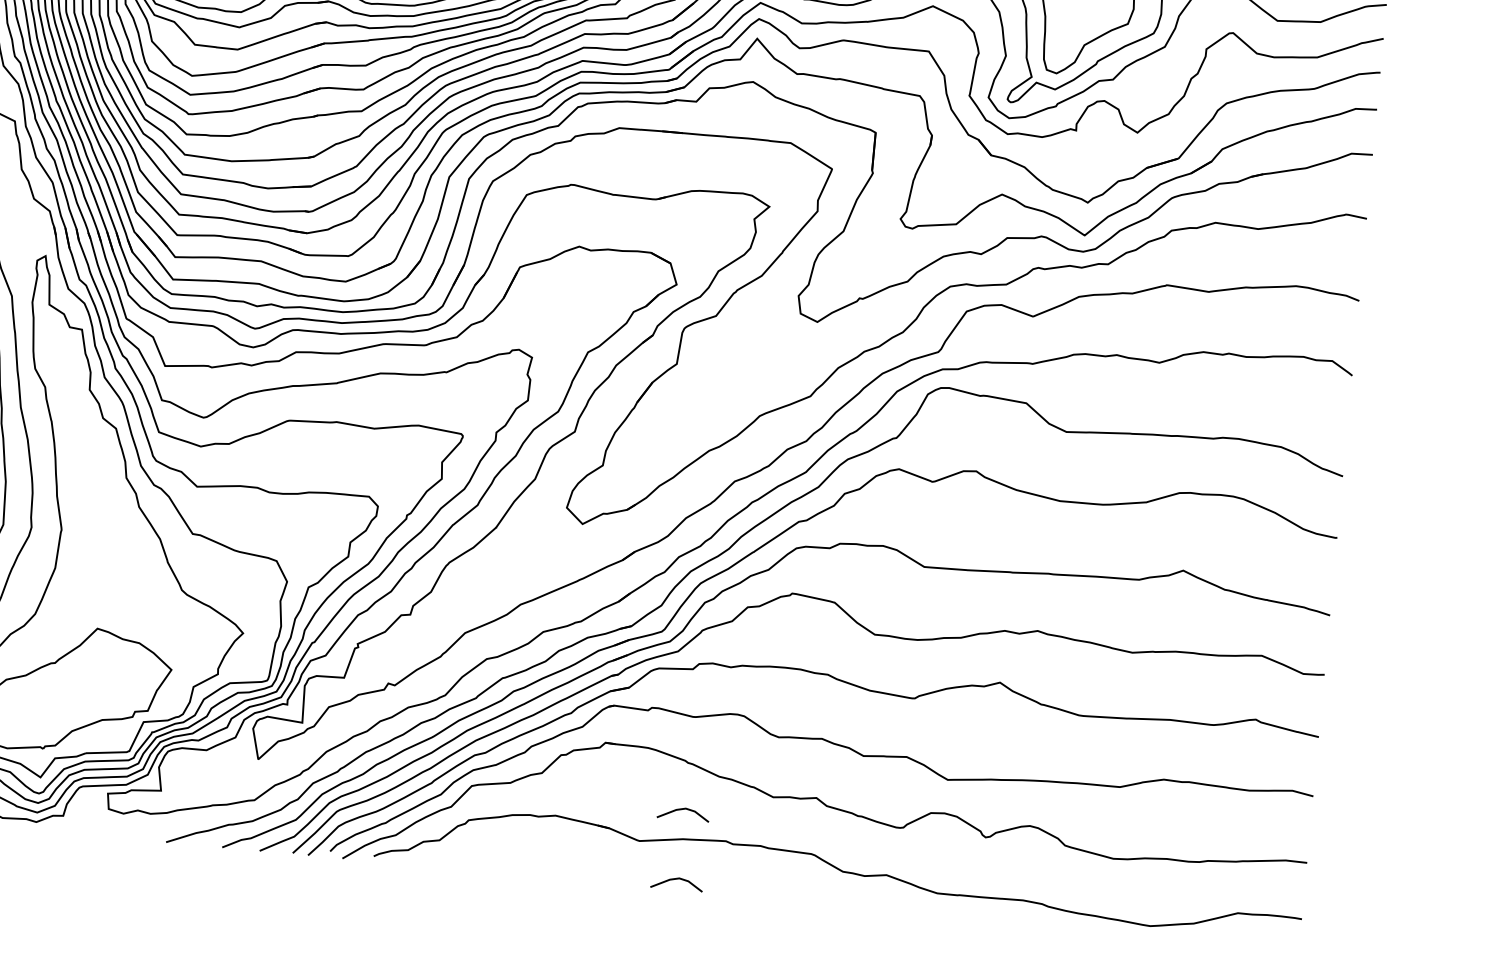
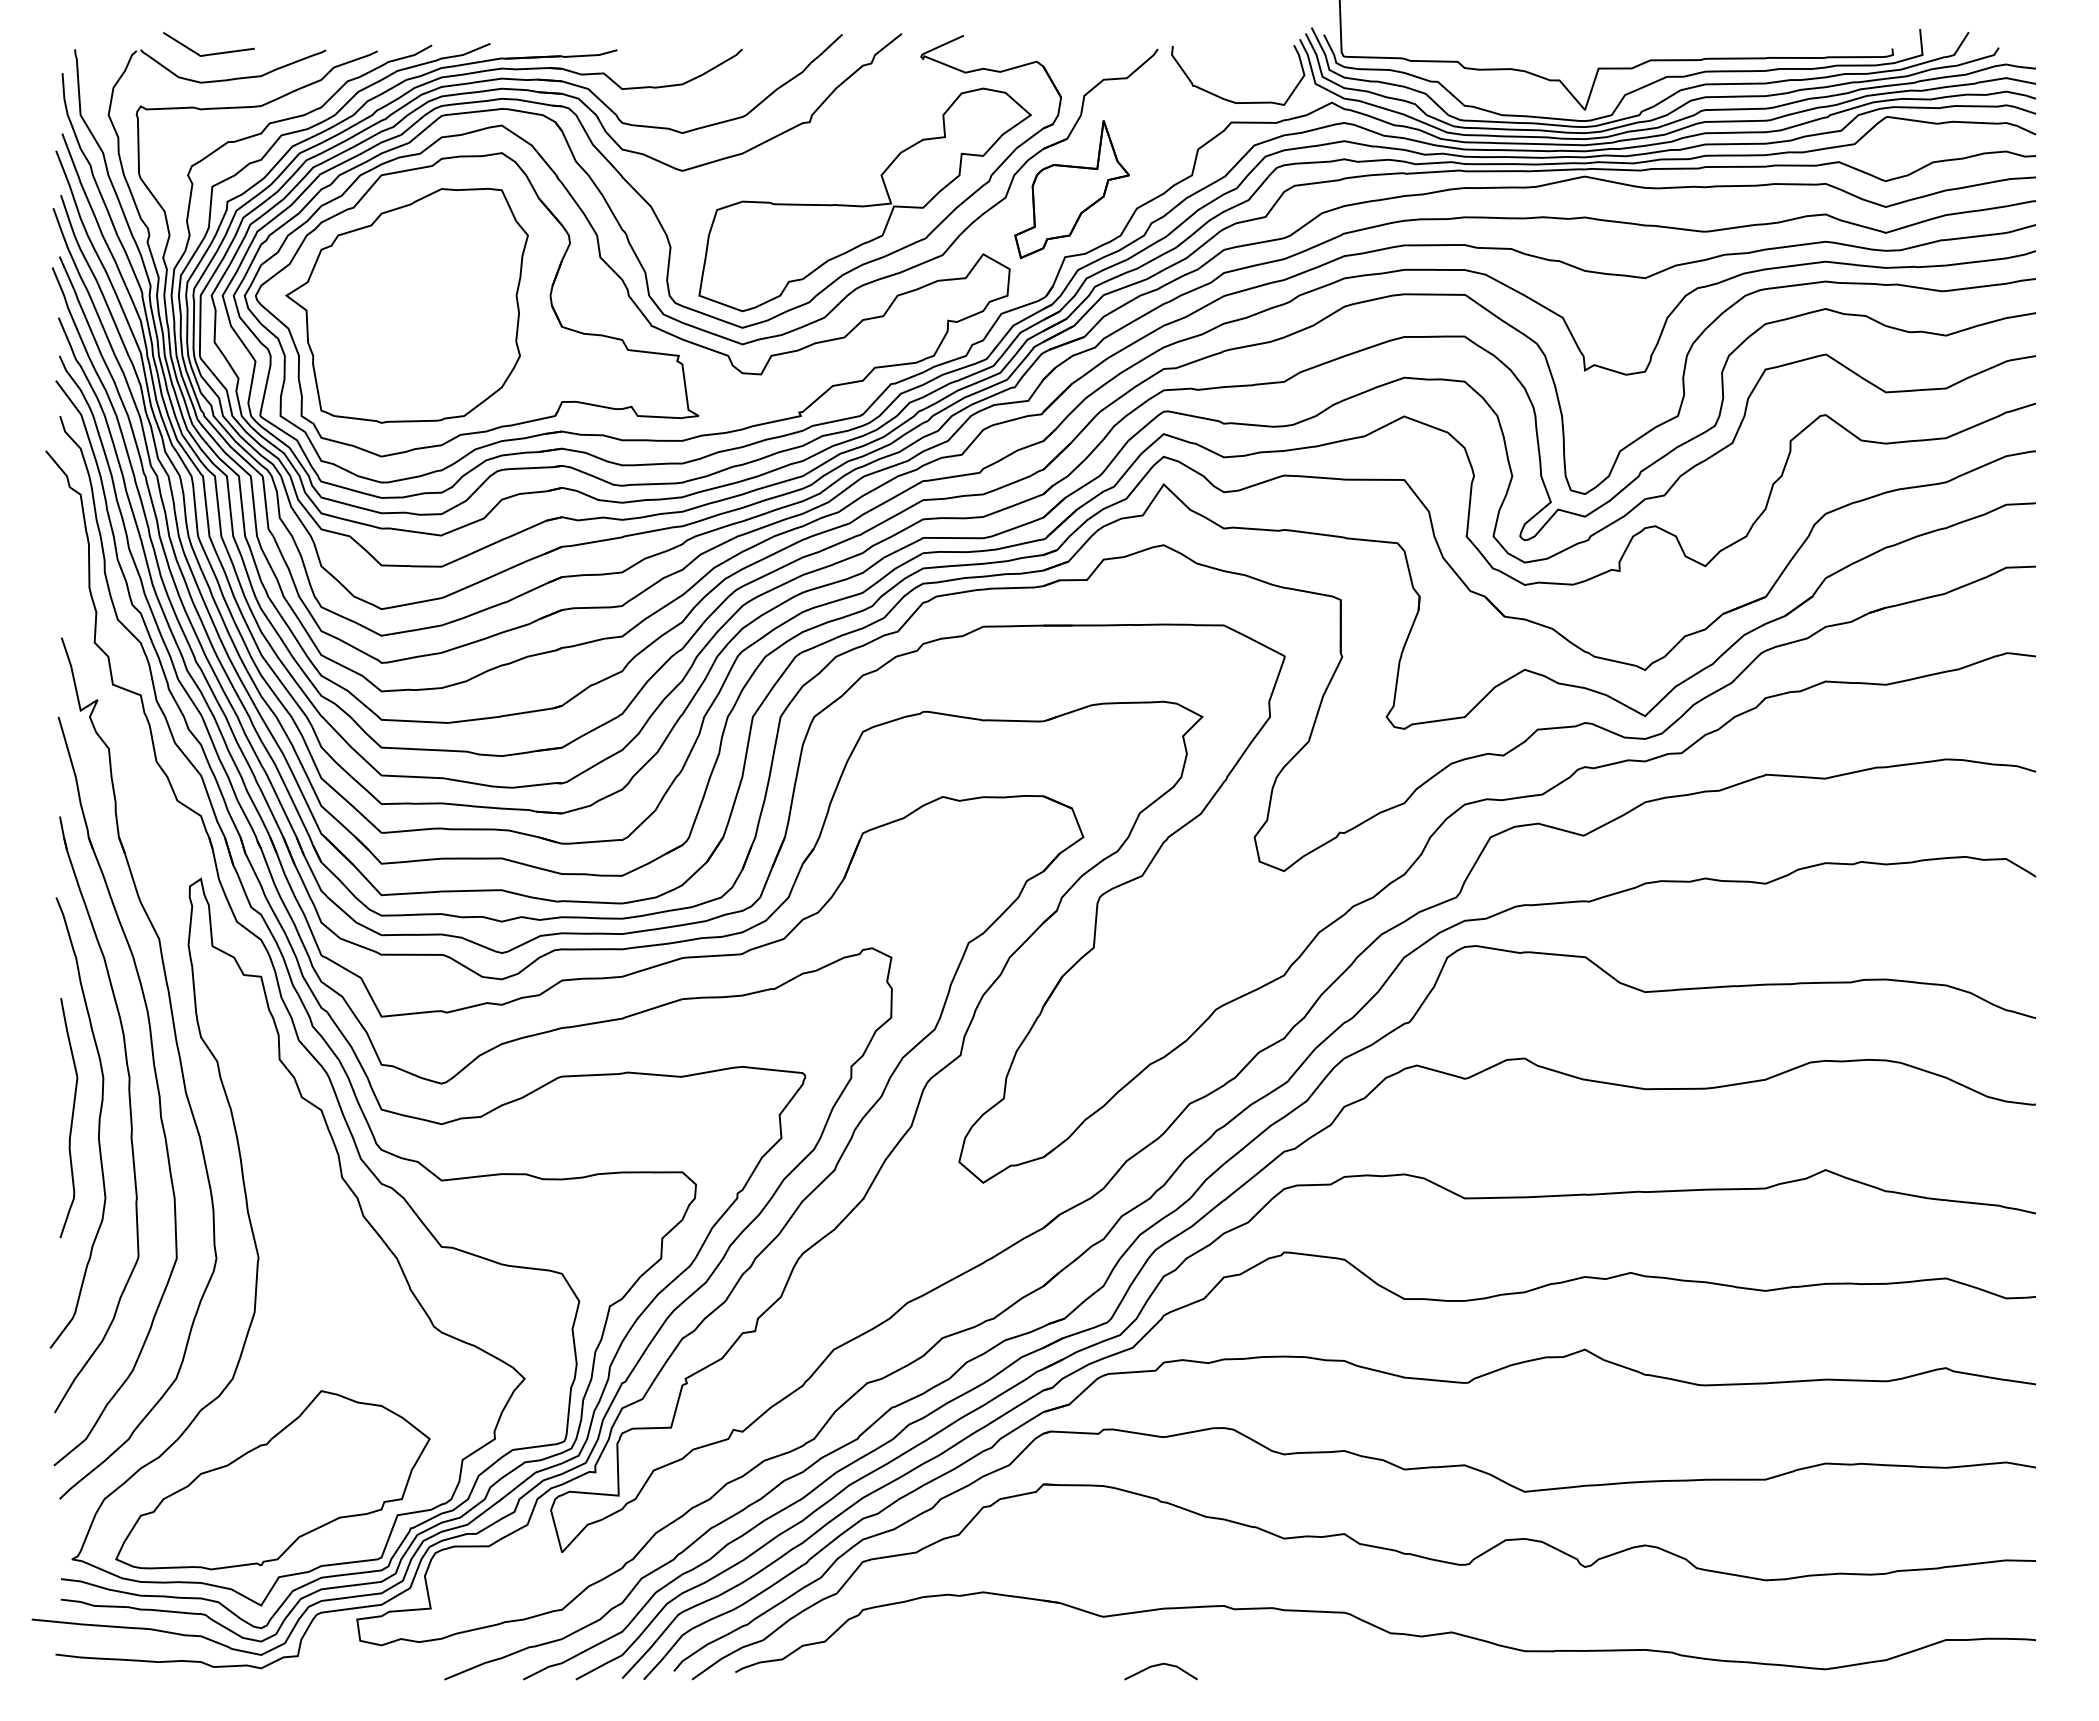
line: (681, 810) -> (1157, 1568), removed

